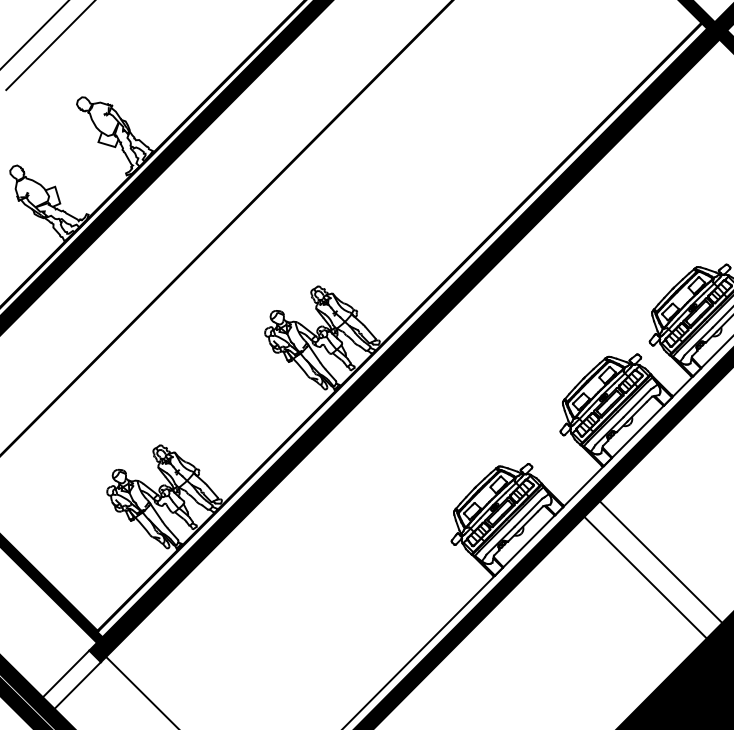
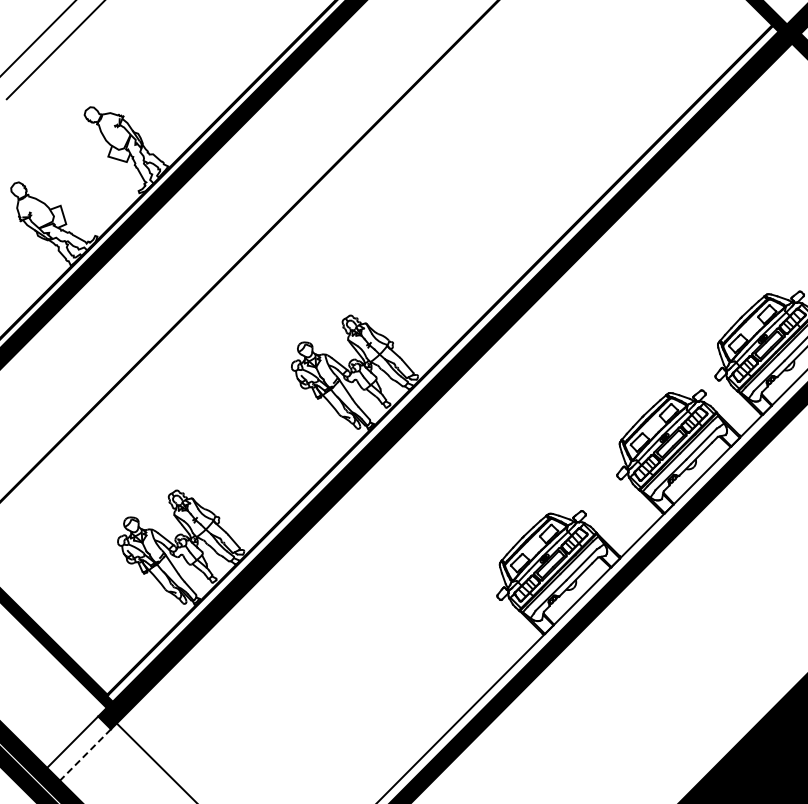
line: (660, 562) -> (727, 619), removed
line: (645, 577) -> (710, 636), removed
line: (77, 686) -> (85, 755), solid -> dashed

